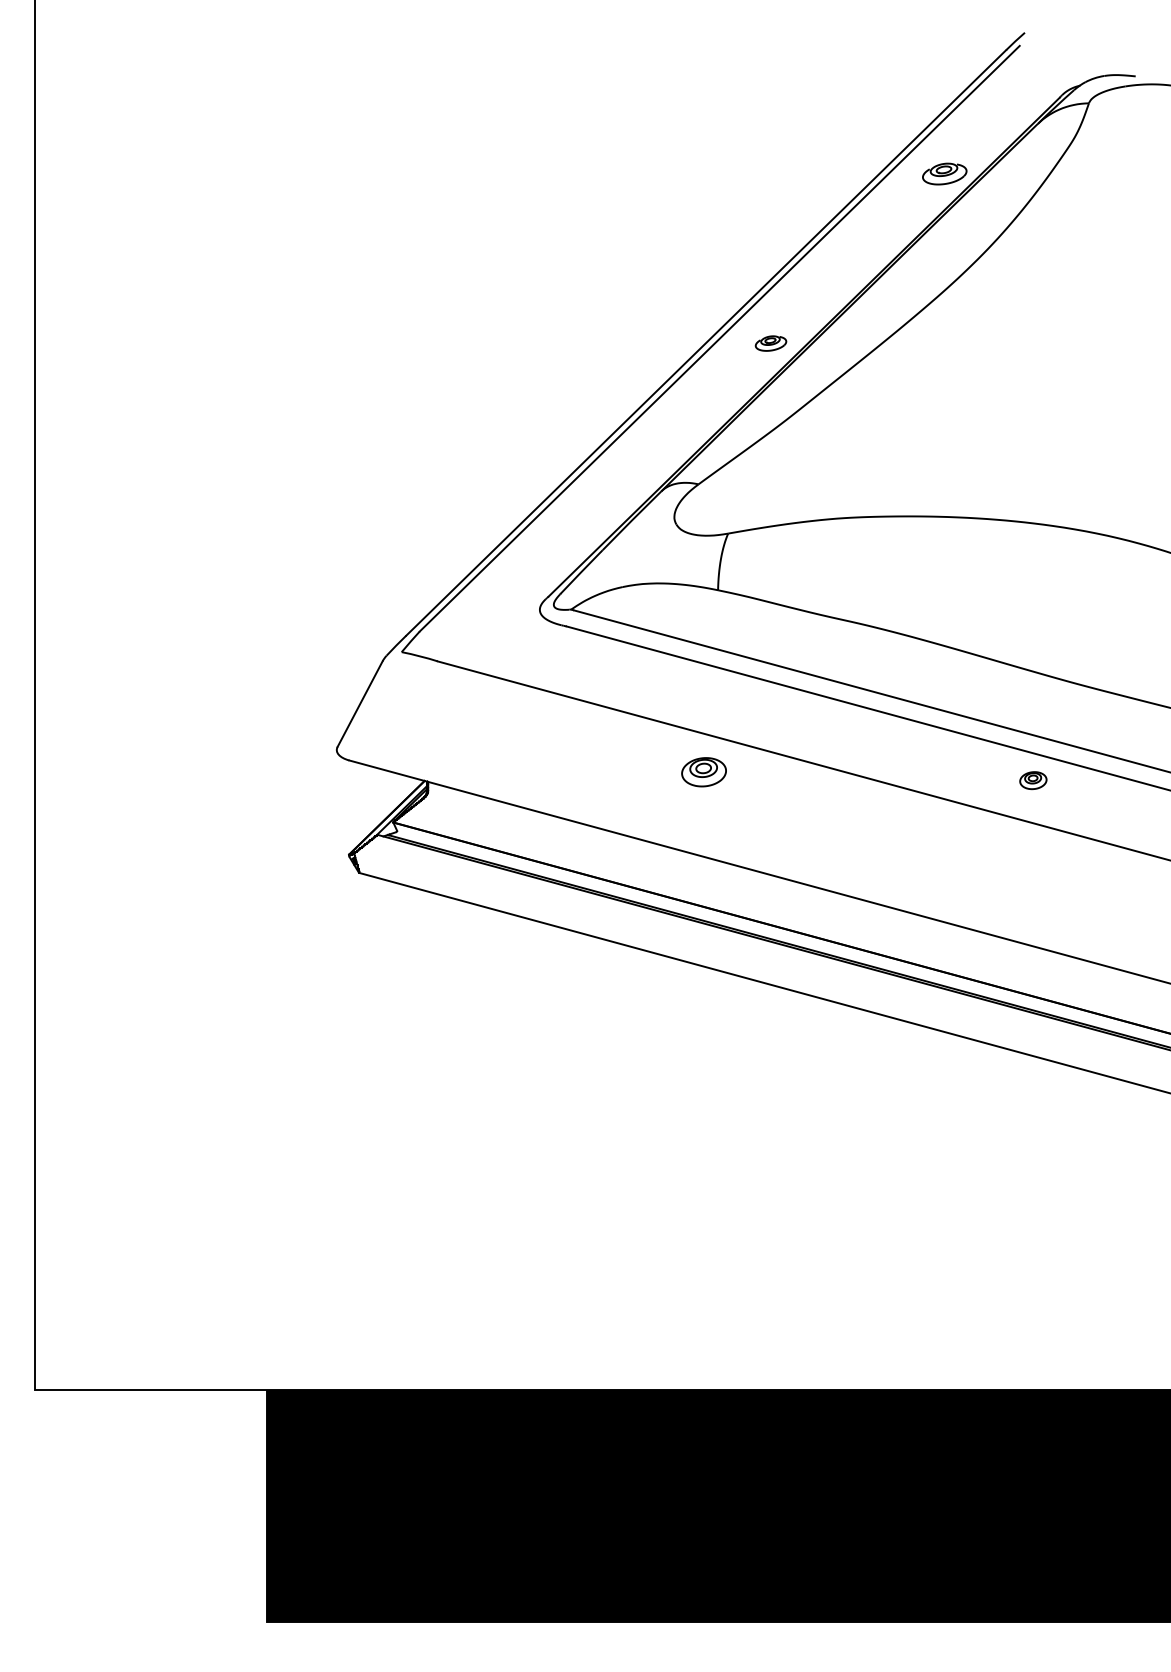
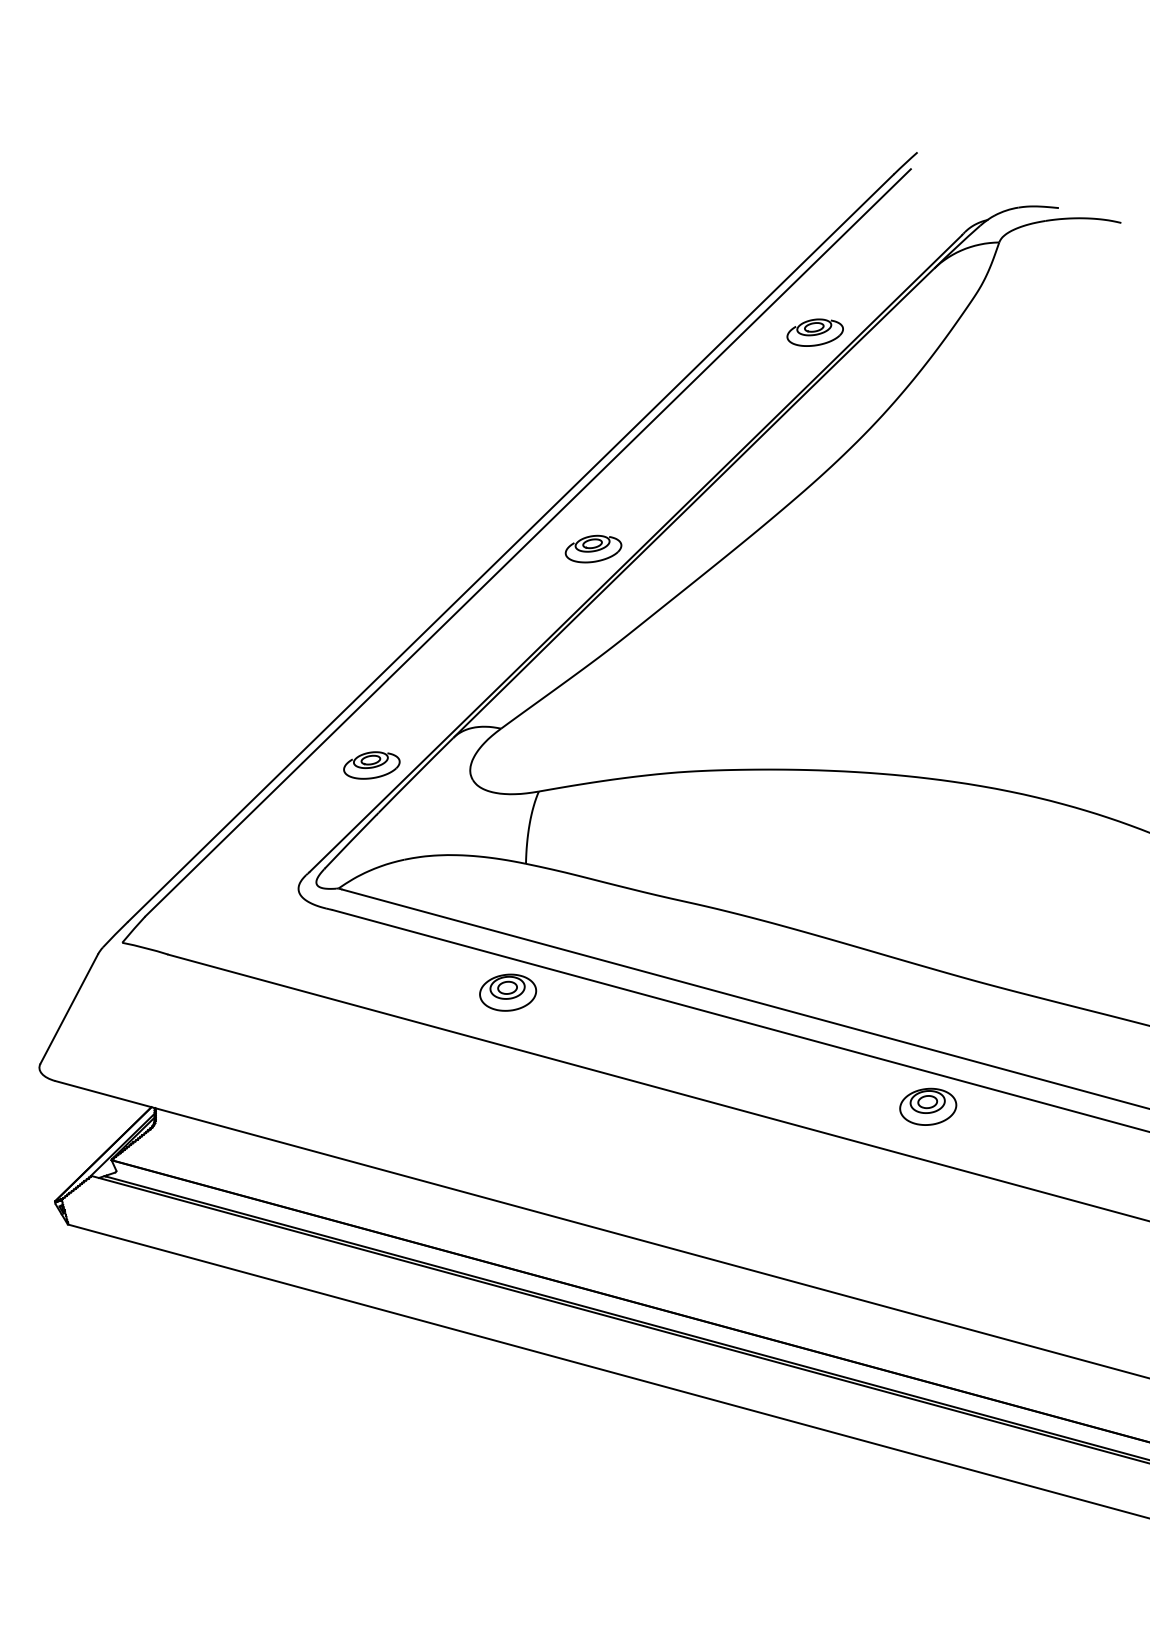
part: (770, 343) -> (592, 548), size x1.43
part: (596, 512) -> (370, 764), added
part: (703, 772) -> (507, 993), moved
part: (1033, 780) -> (928, 1106), size x1.67

